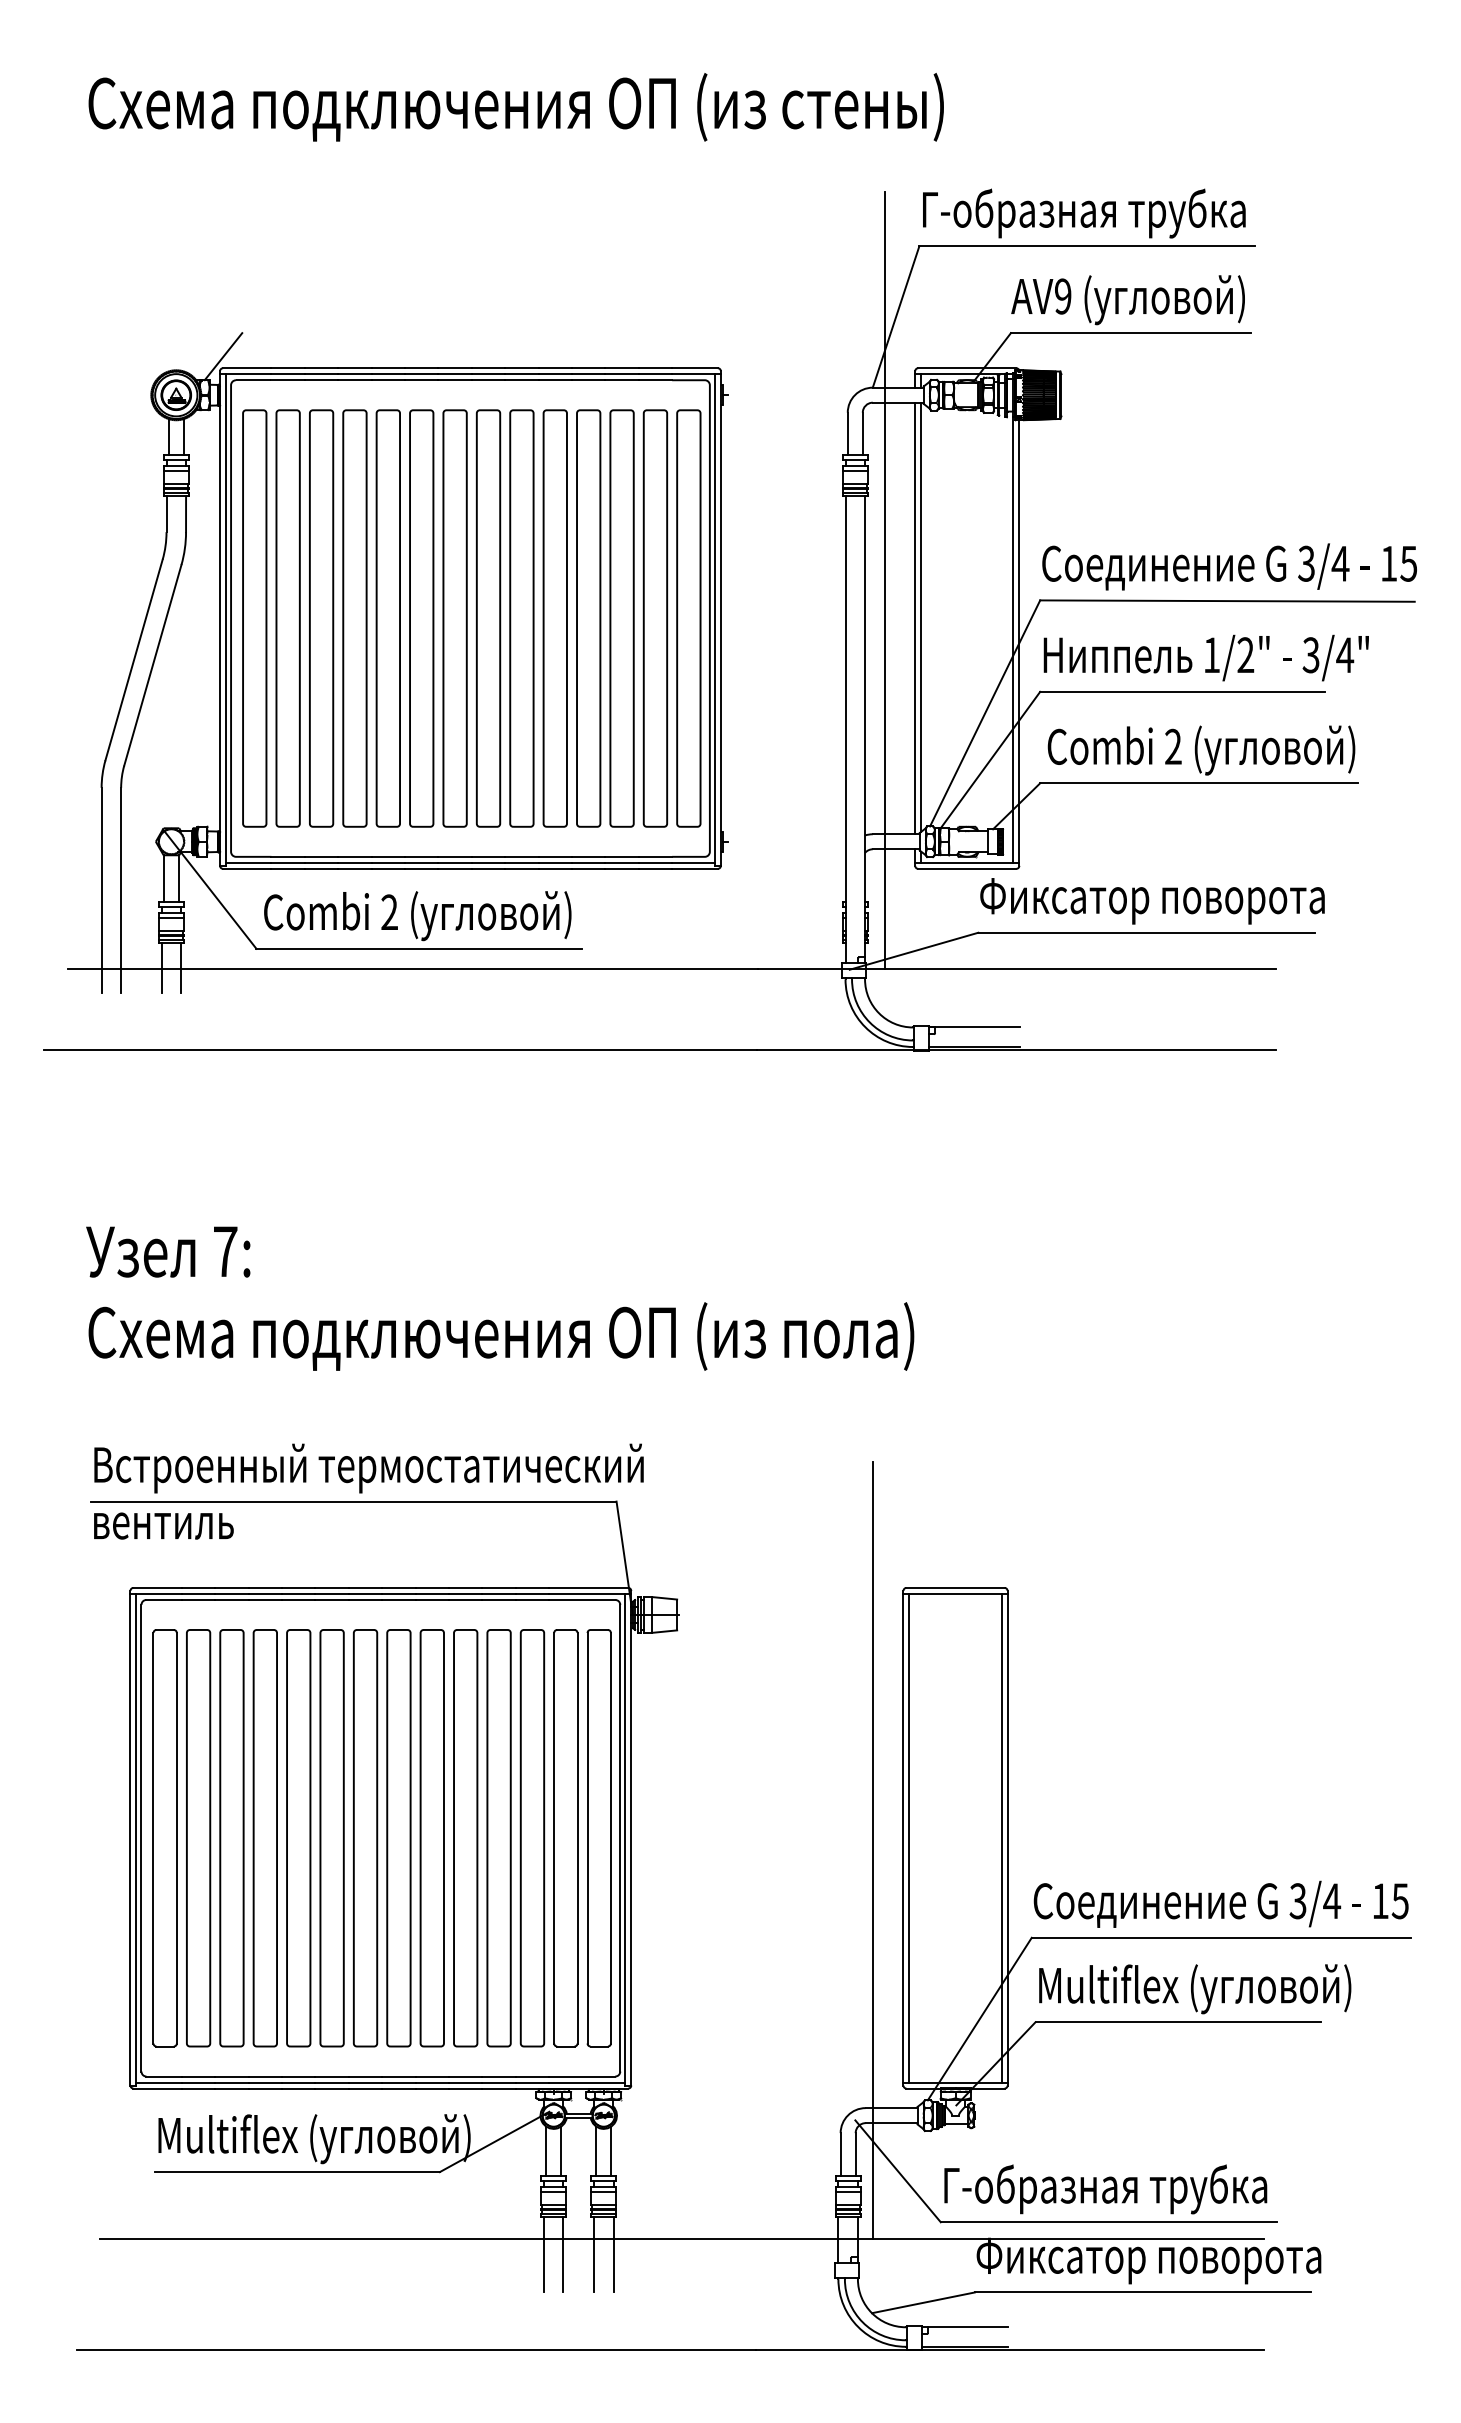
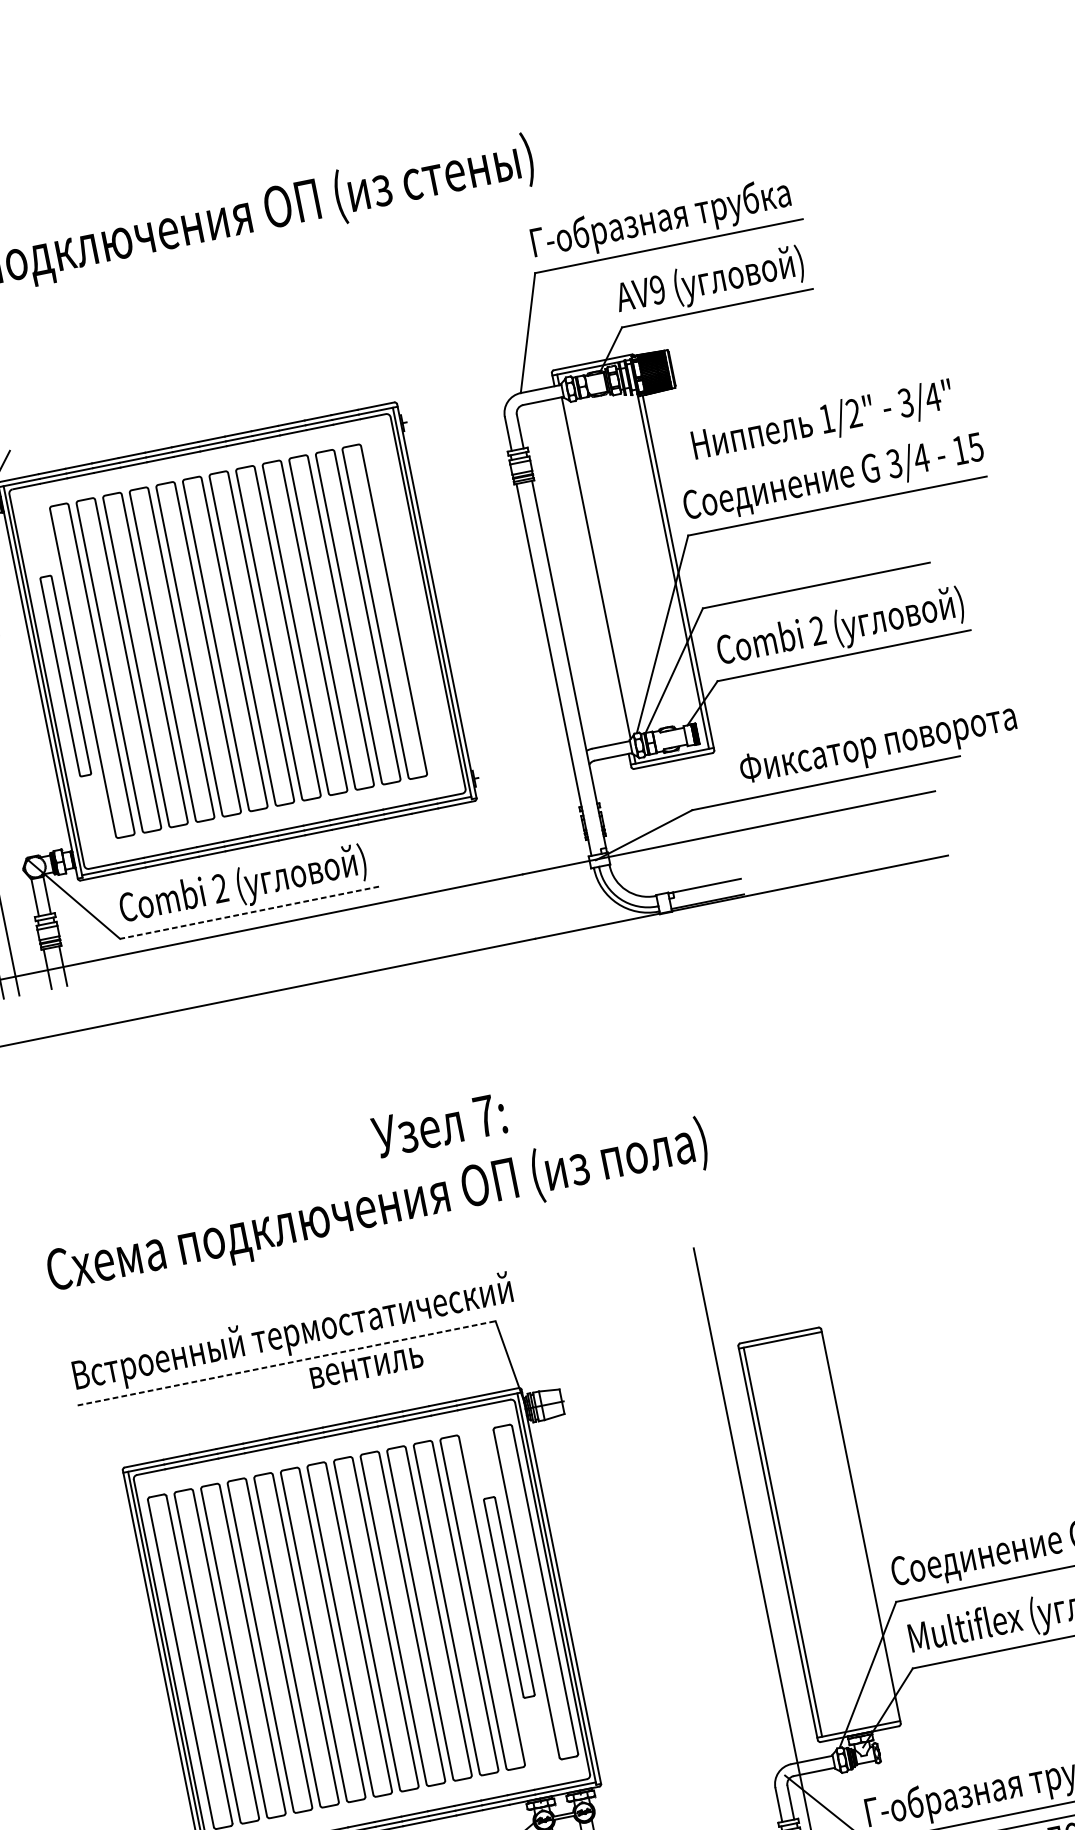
line: (885, 580) -> (561, 544), removed
part: (254, 618) -> (65, 676), size x0.6
part: (688, 618) -> (411, 606), removed
line: (915, 618) -> (591, 570), removed
text: (1205, 657) -> (822, 421), moved
text: (1152, 901) -> (878, 746), moved
line: (419, 948) -> (249, 912), solid -> dashed
text: (168, 1251) -> (439, 1125), moved
line: (352, 1501) -> (285, 1363), solid -> dashed
text: (163, 1525) -> (366, 1367), moved
line: (1001, 1837) -> (856, 1526), removed
part: (565, 1838) -> (509, 1597), size x0.6

